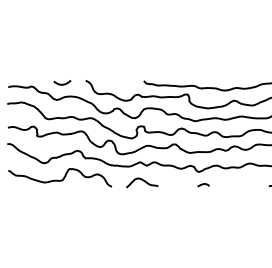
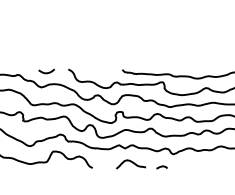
curve: (143, 181) -> (132, 163), moved
curve: (203, 185) -> (161, 167), moved

